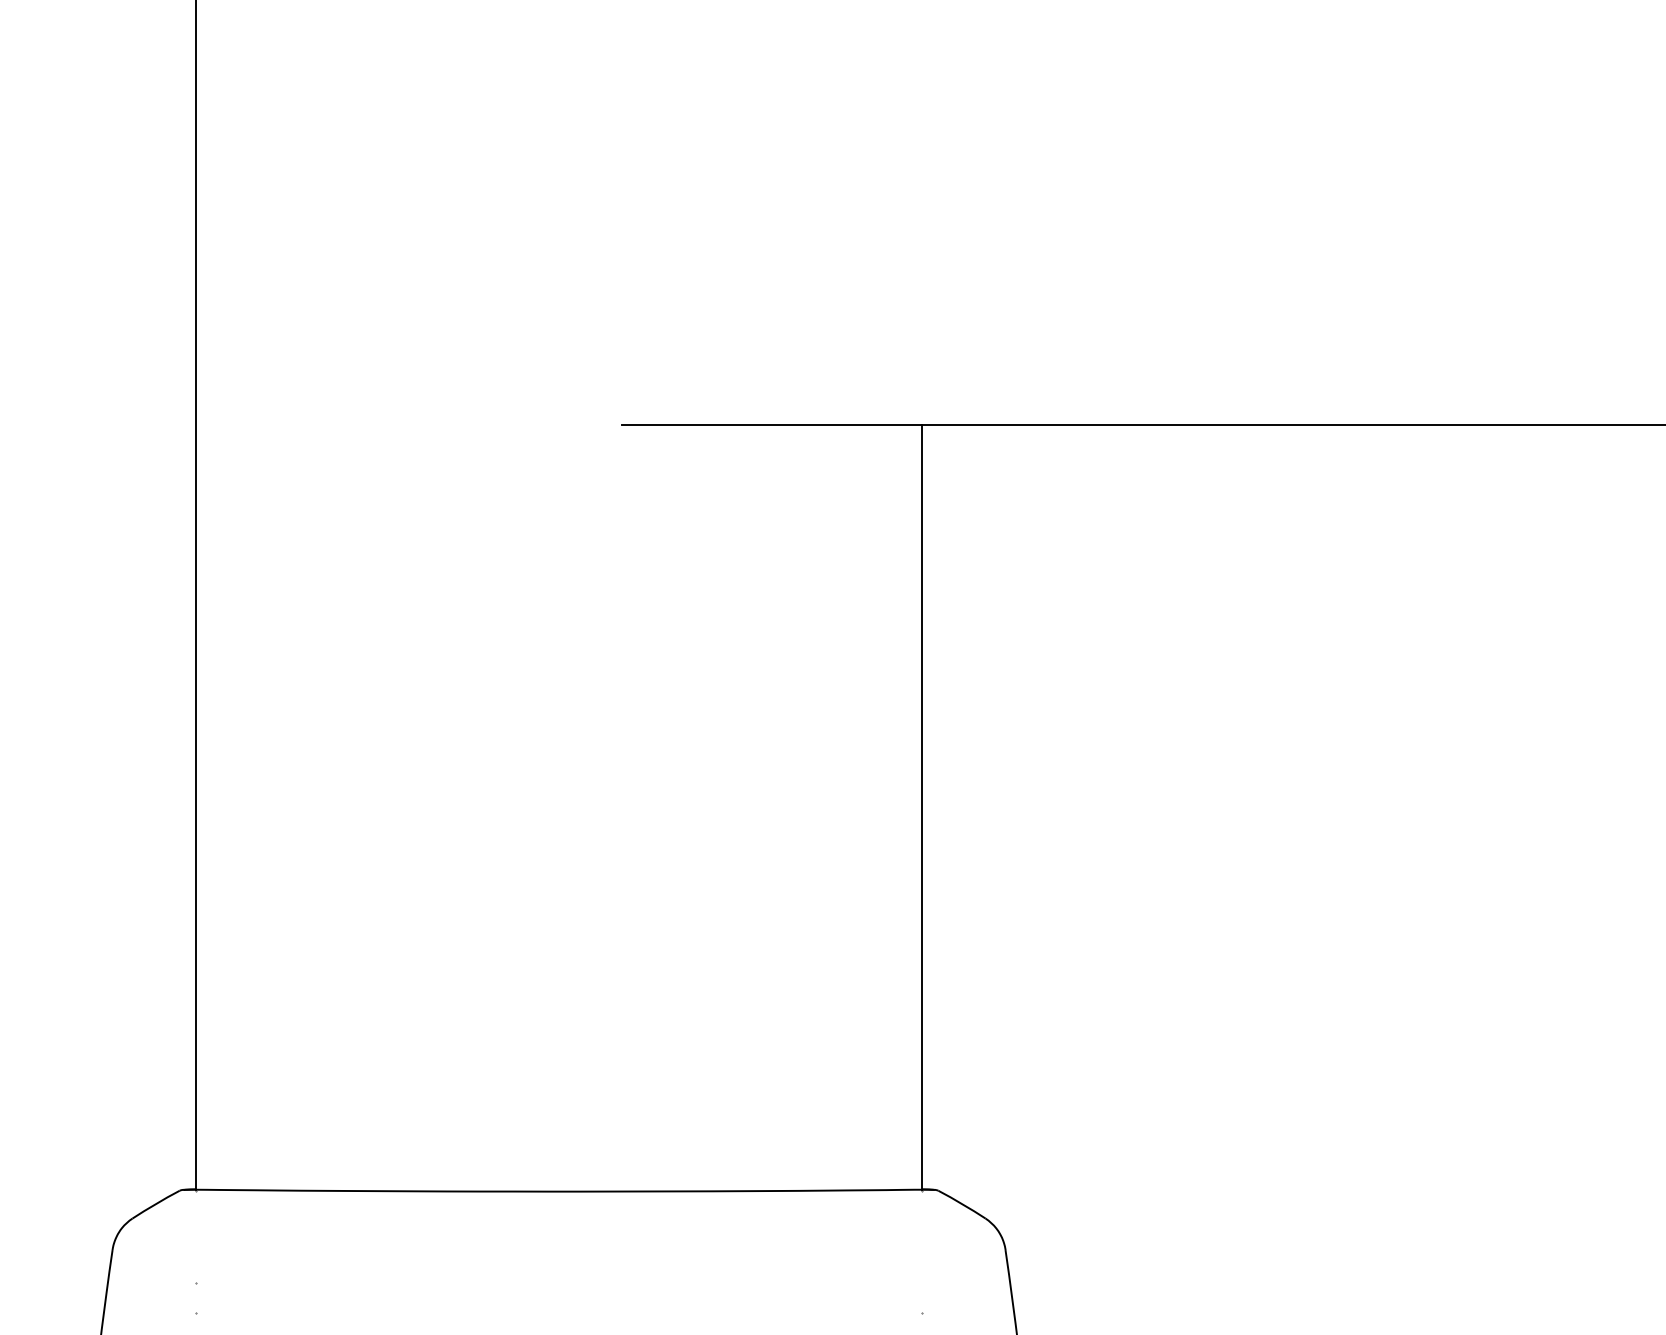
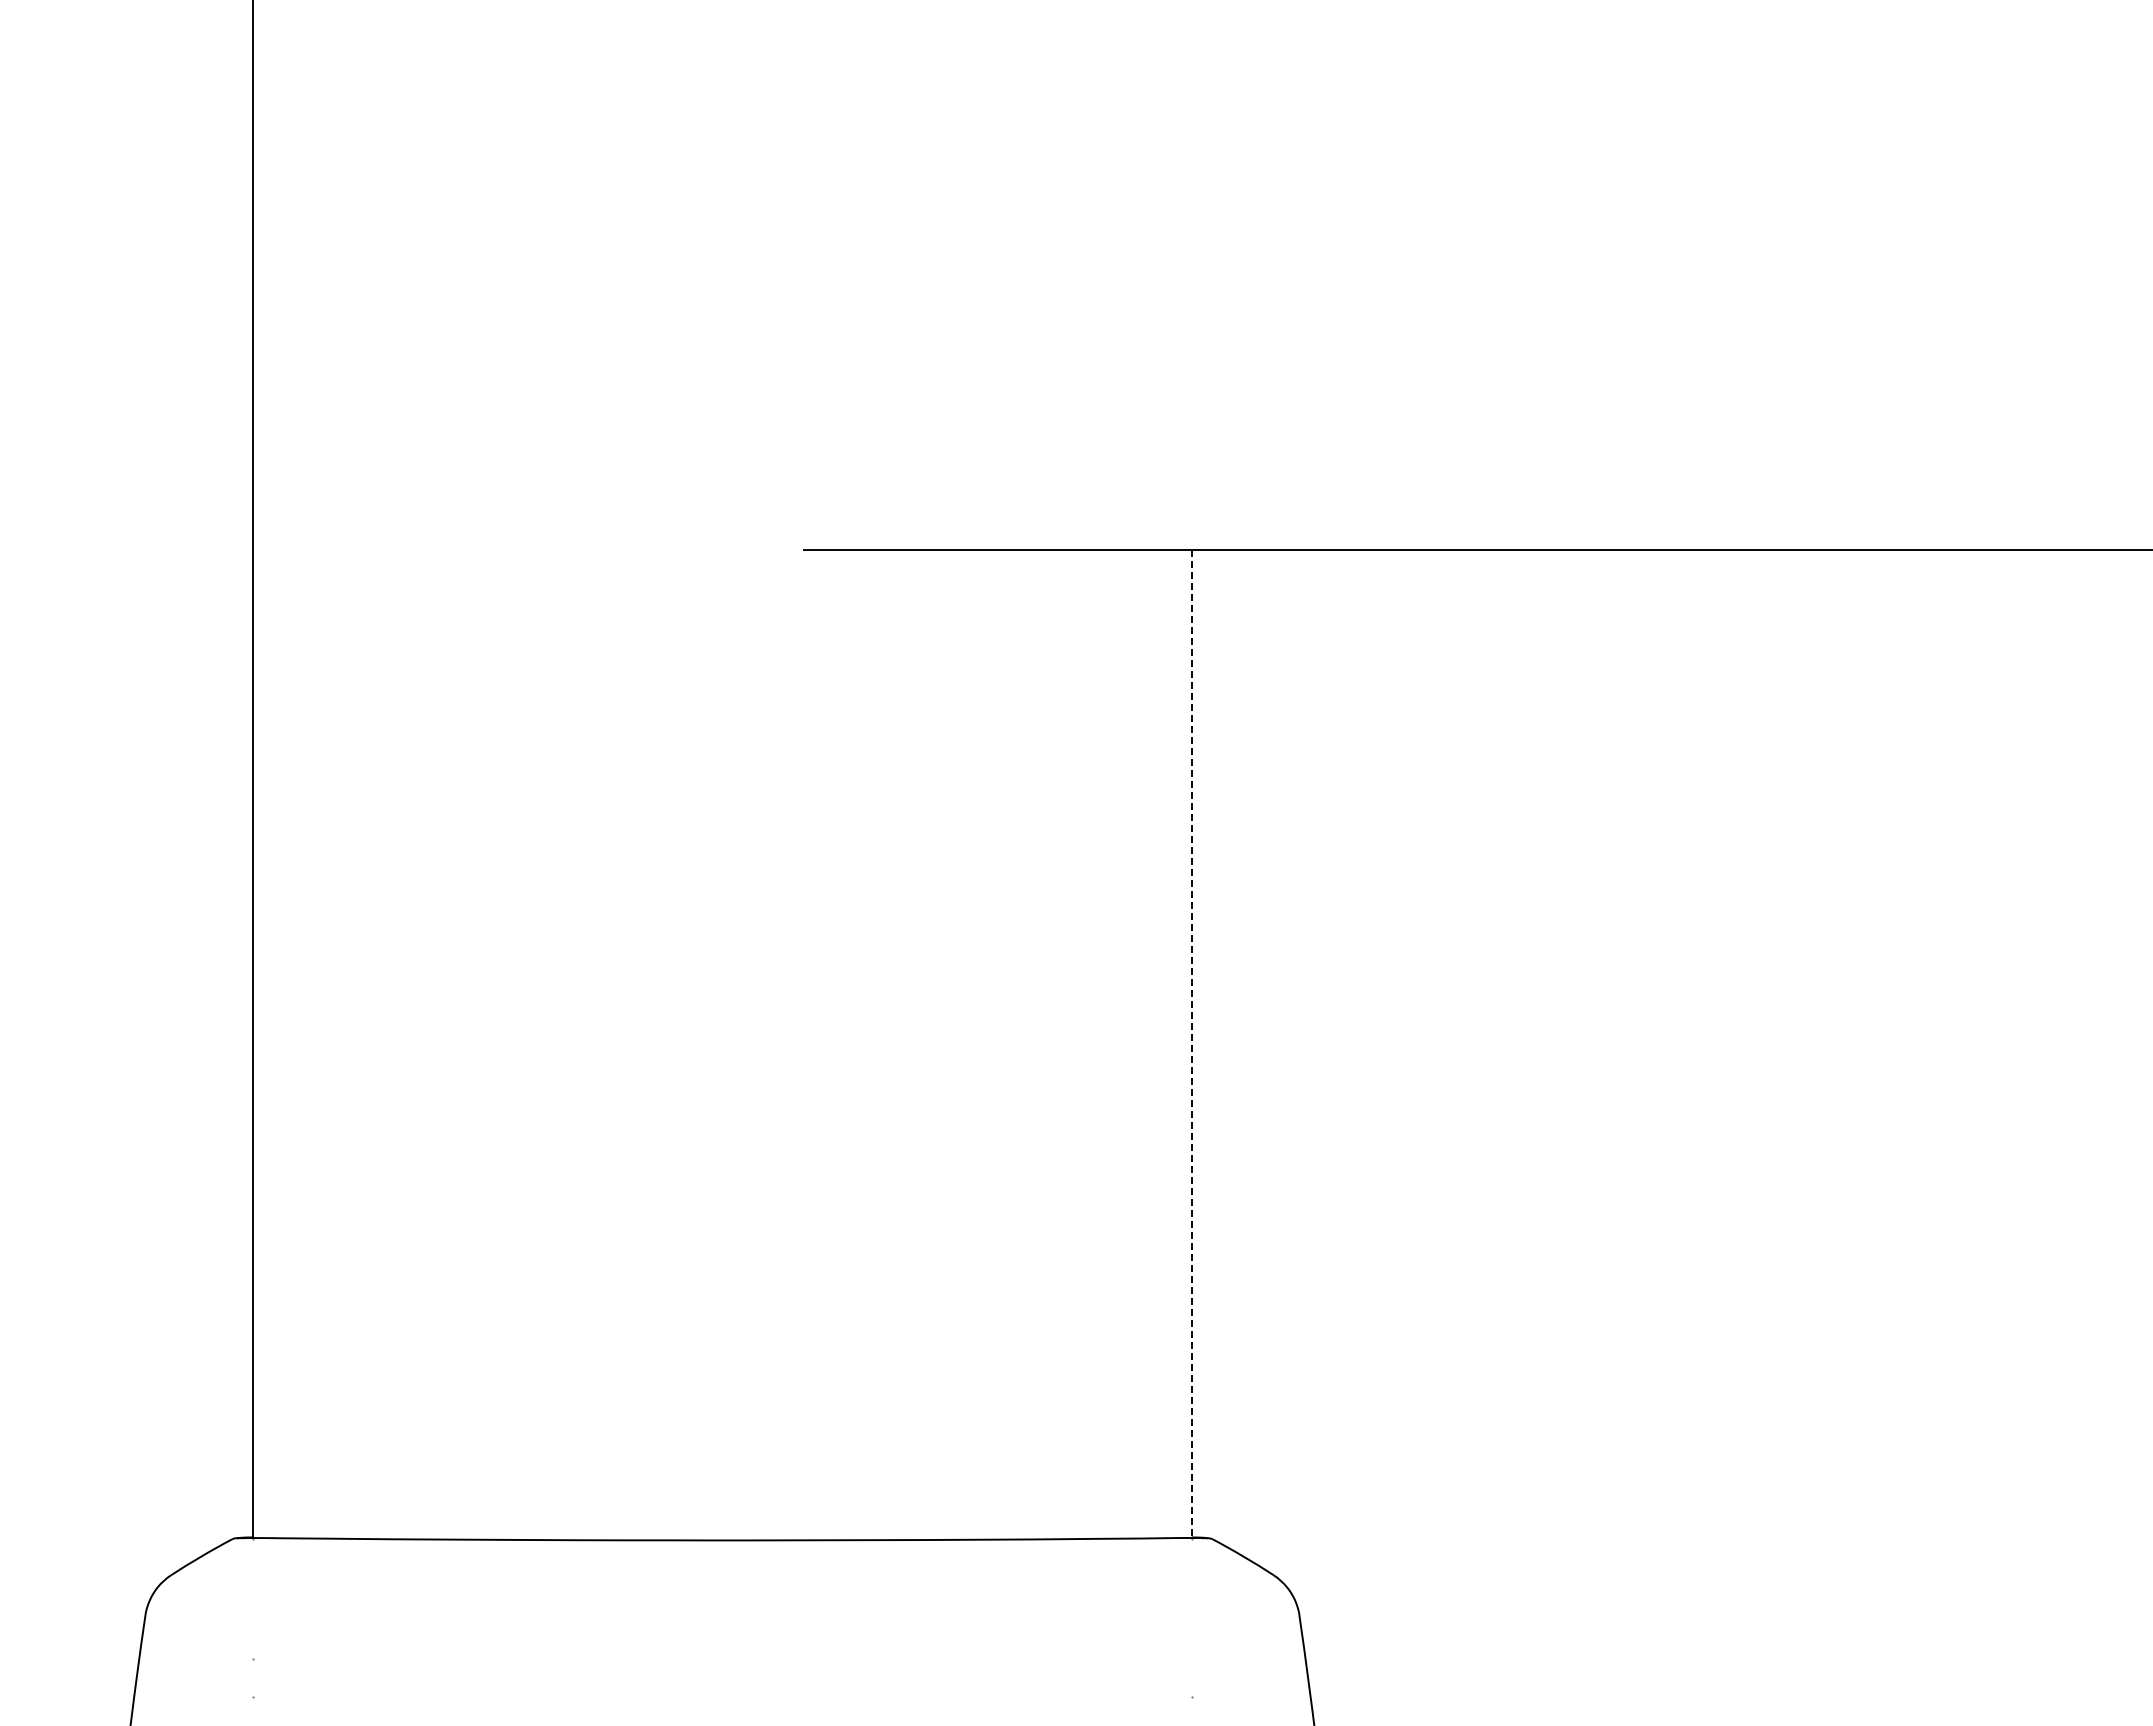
line: (921, 807) -> (1191, 1044), solid -> dashed

